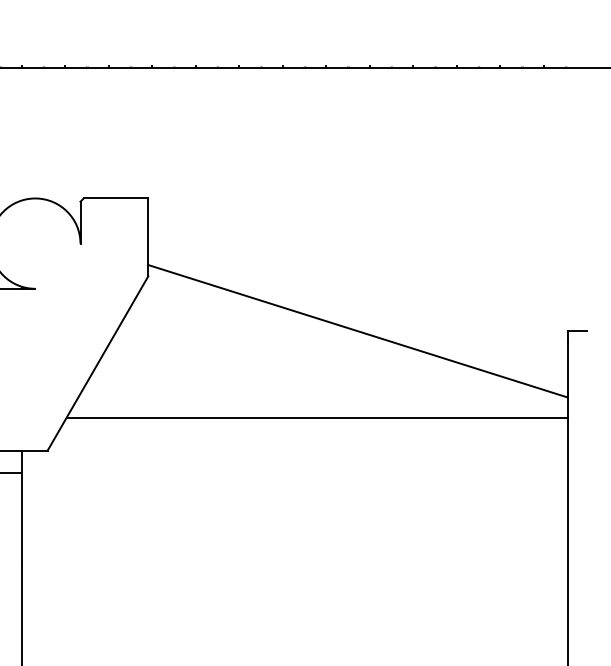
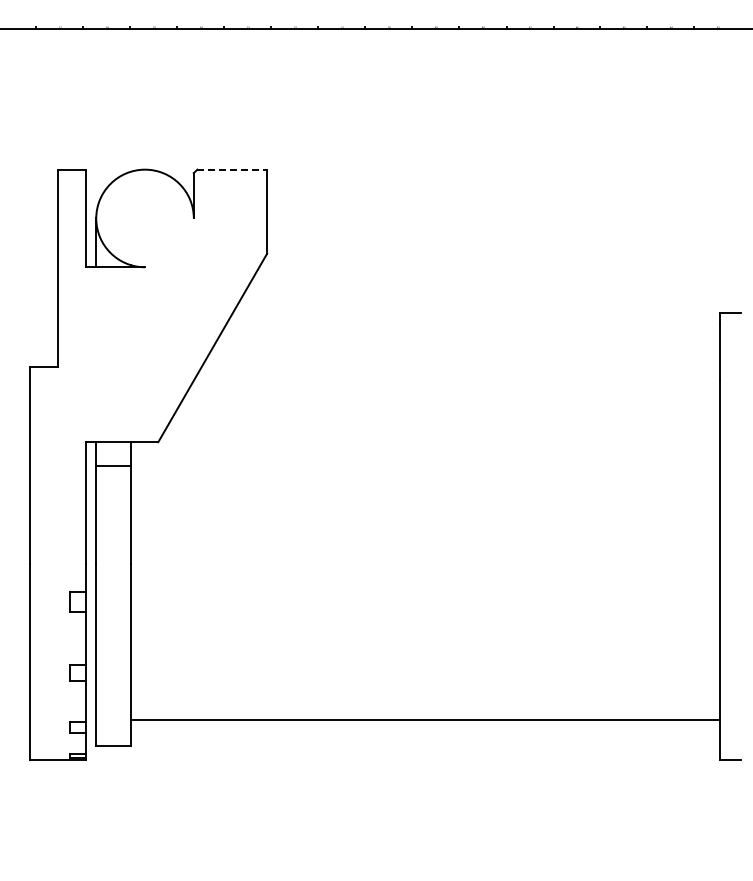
line: (116, 198) -> (232, 169), solid -> dashed
line: (357, 330) -> (493, 312), removed
line: (317, 417) -> (449, 406), removed

